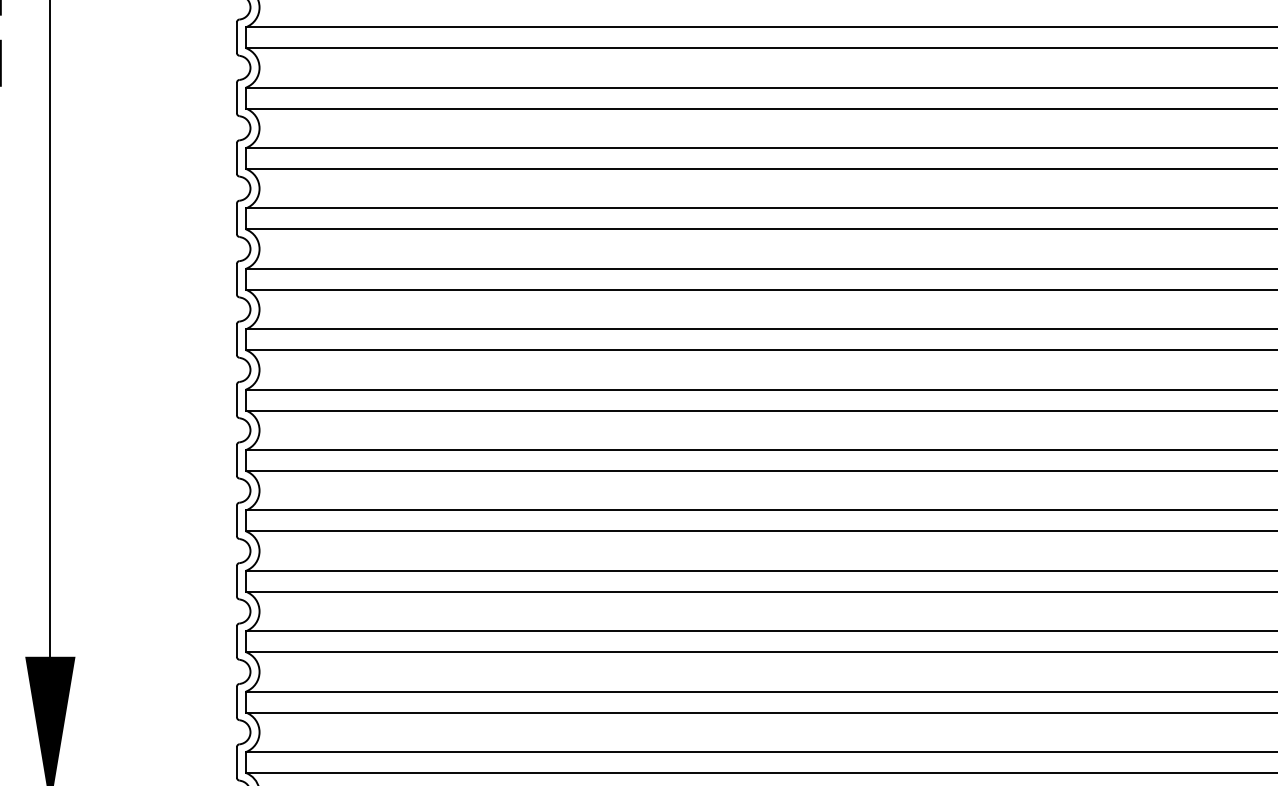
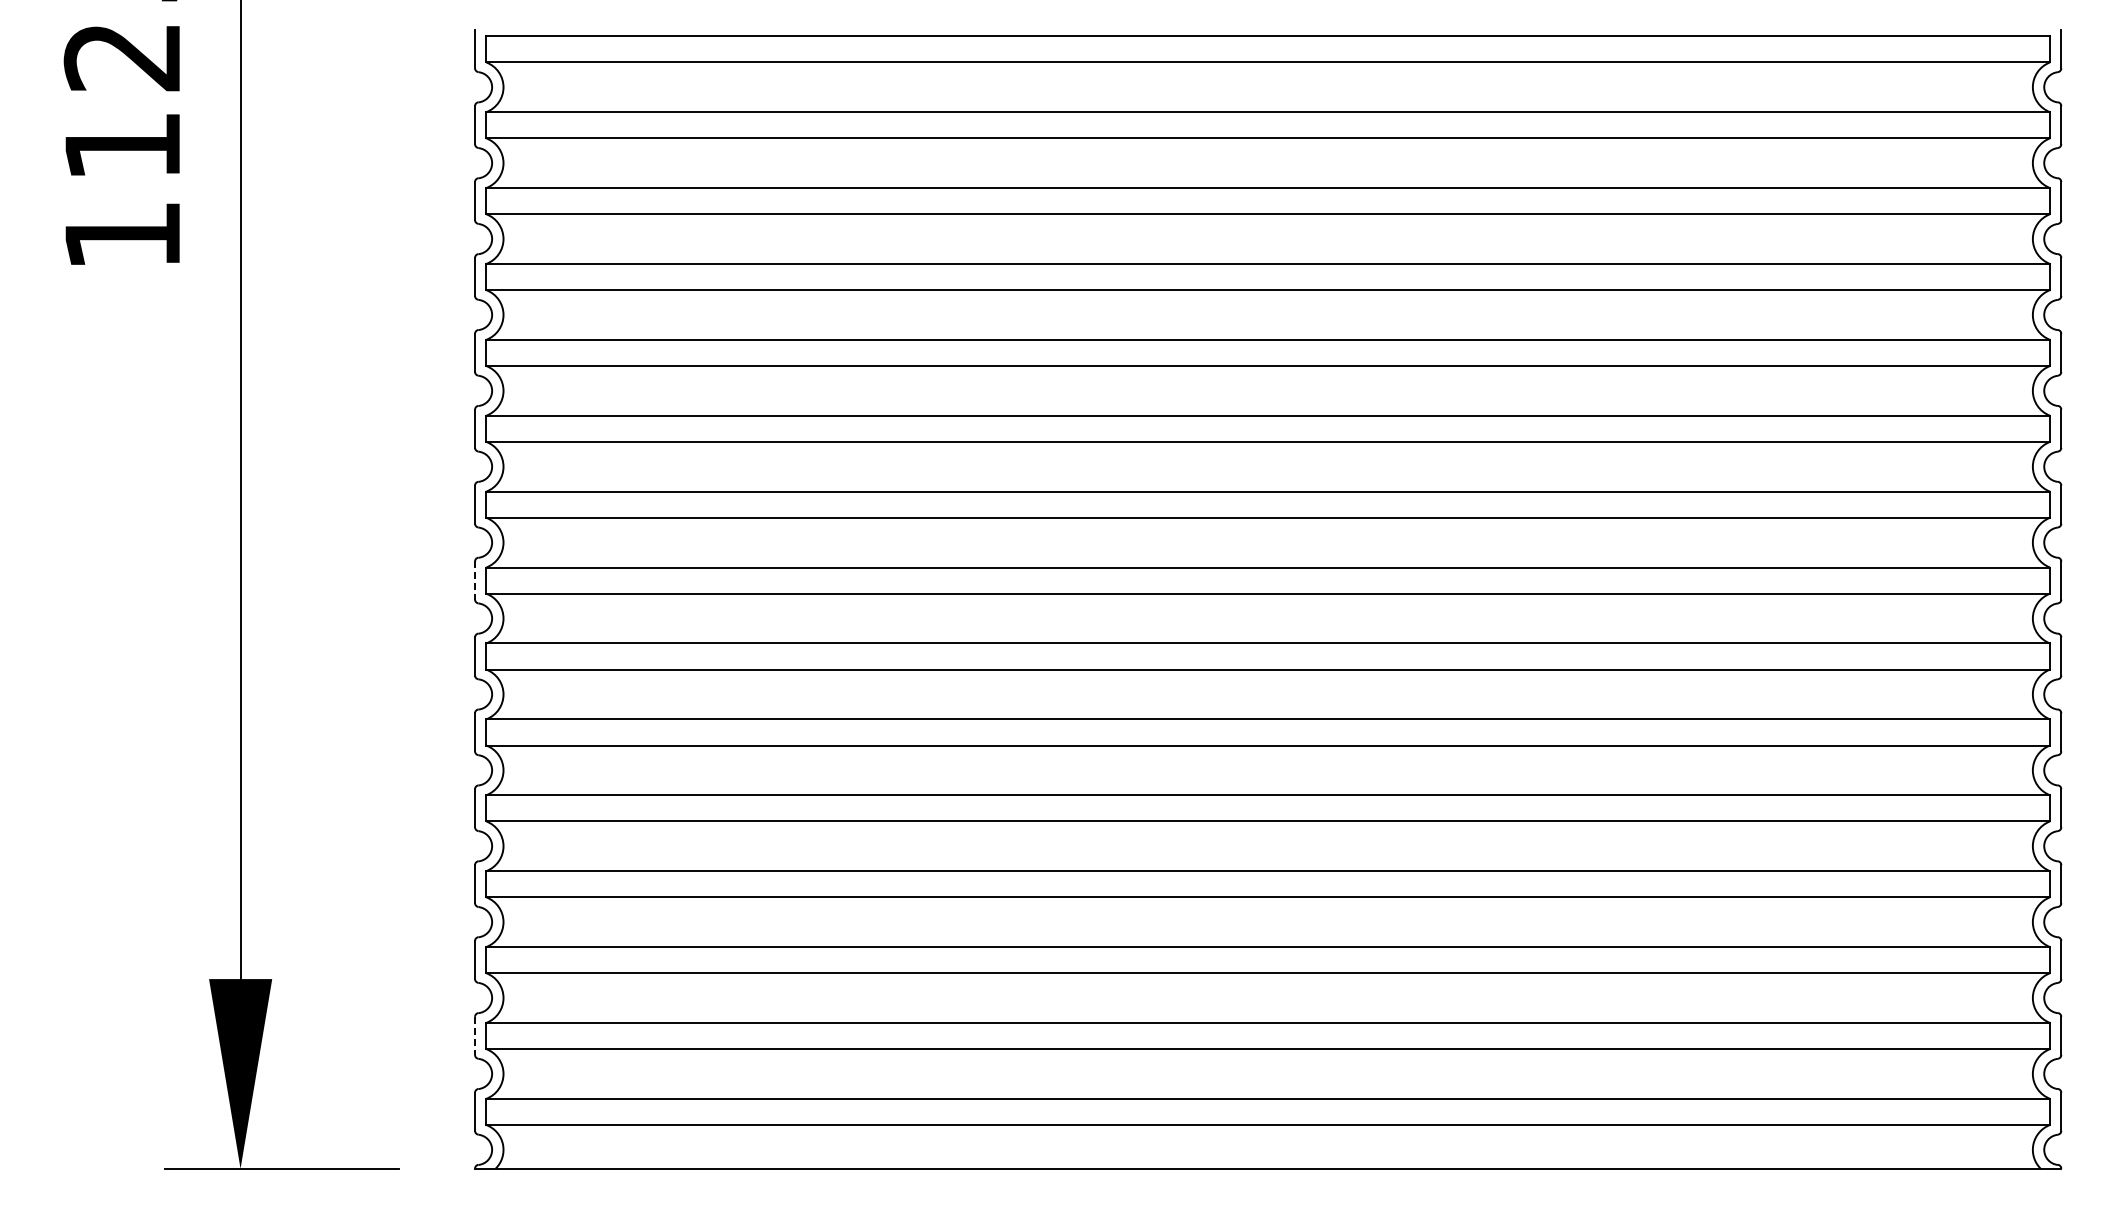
line: (237, 340) -> (475, 581), solid -> dashed
line: (237, 702) -> (475, 1036), solid -> dashed

